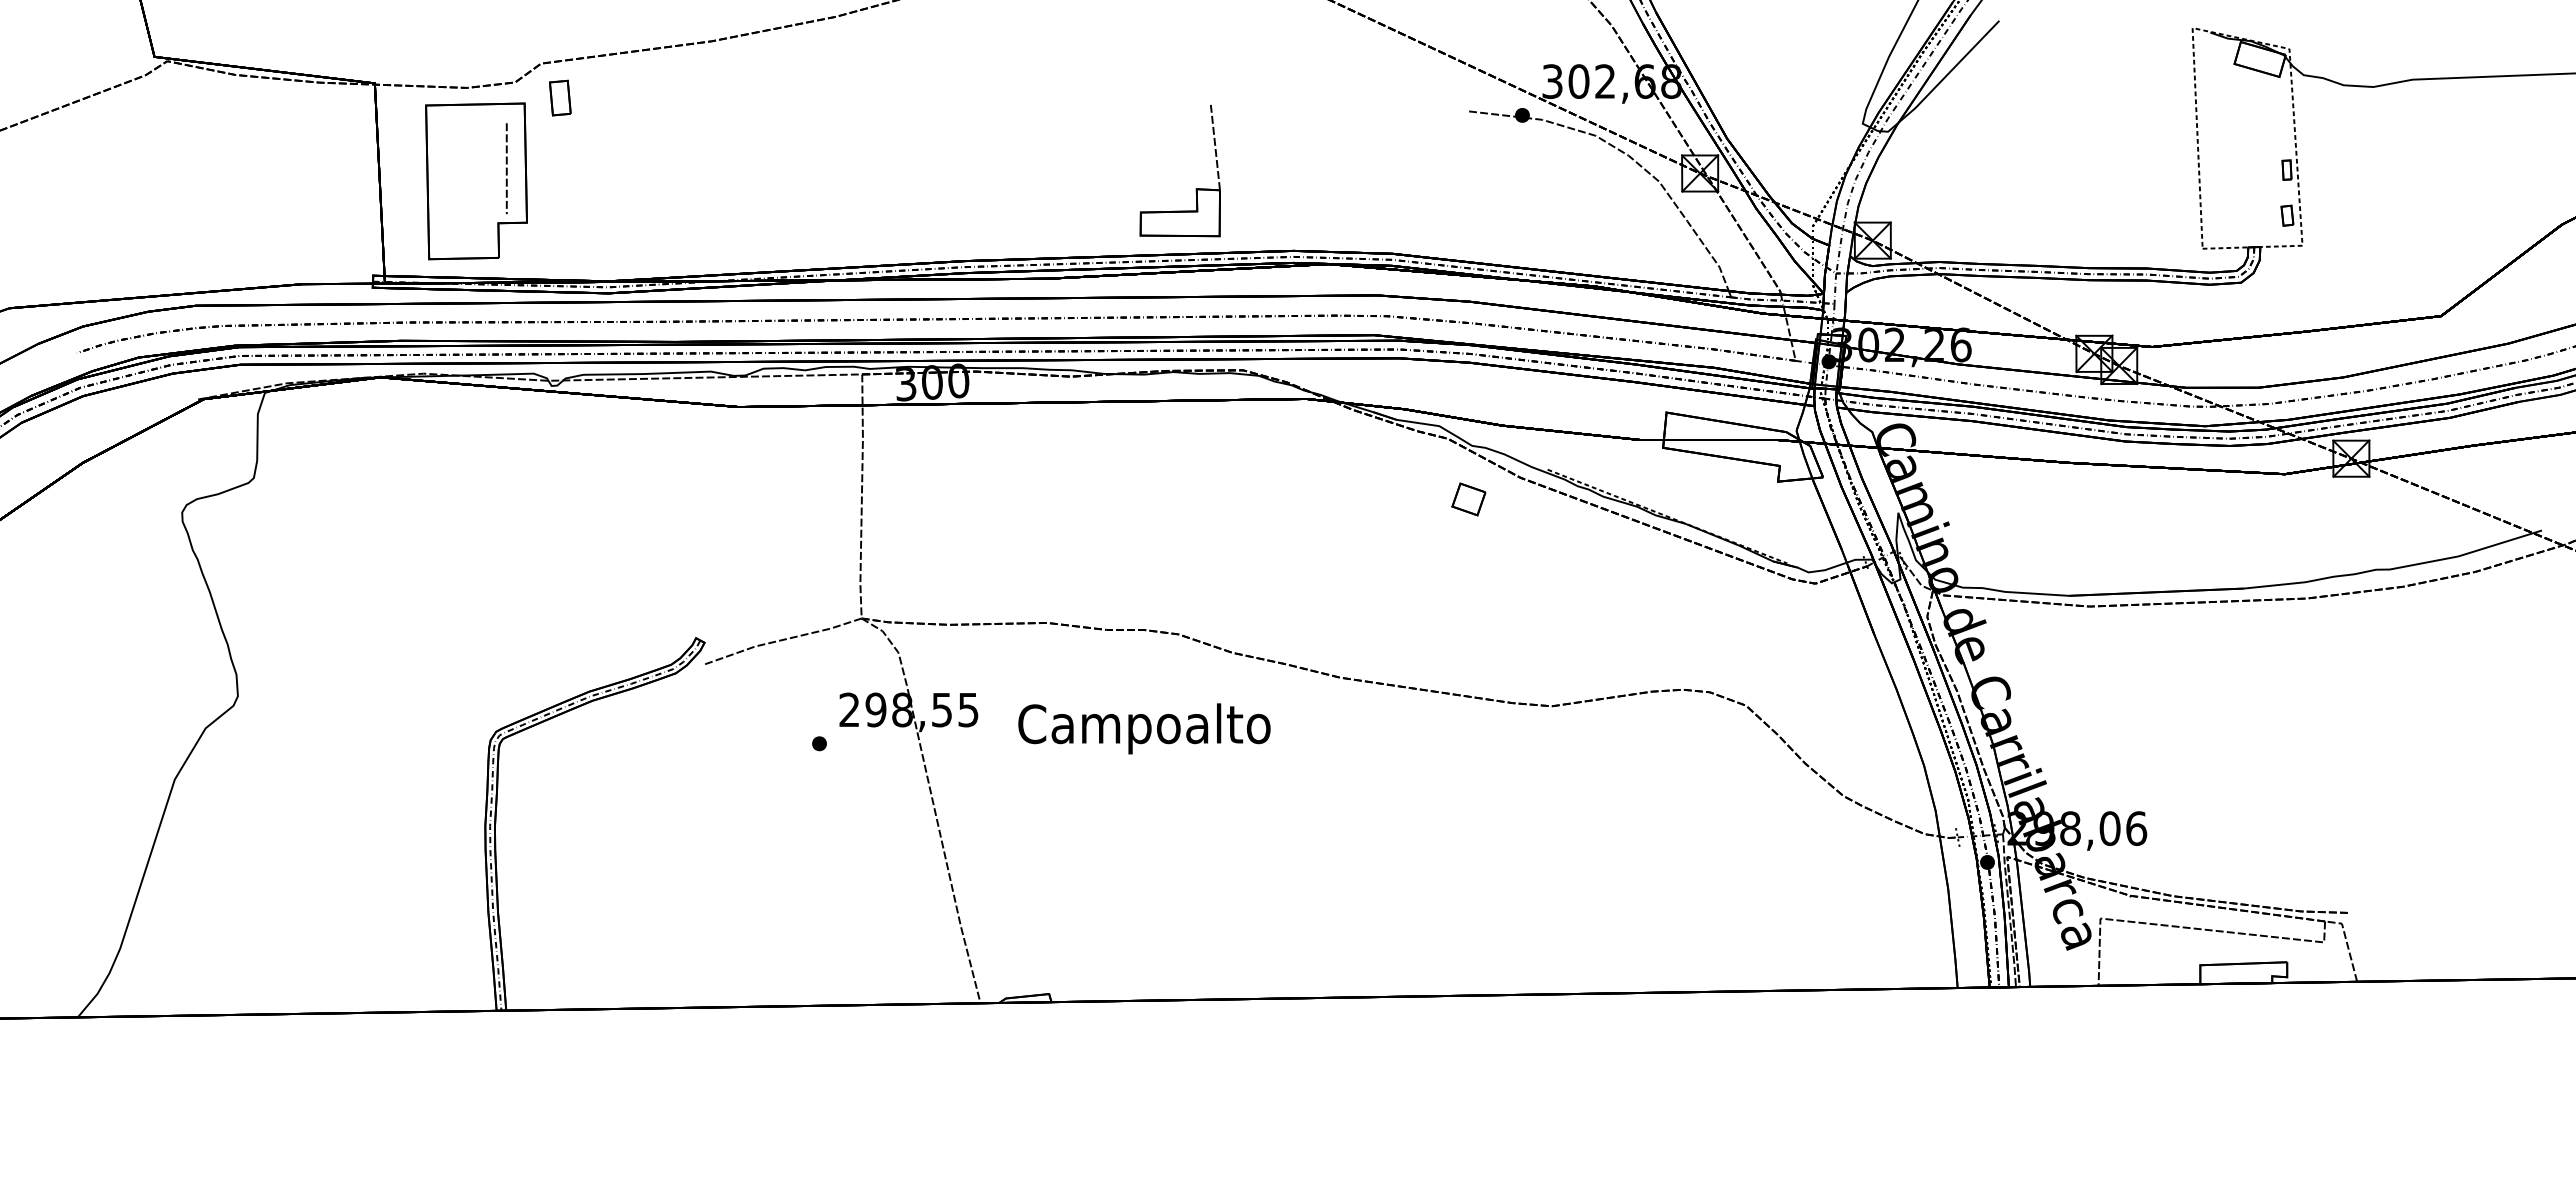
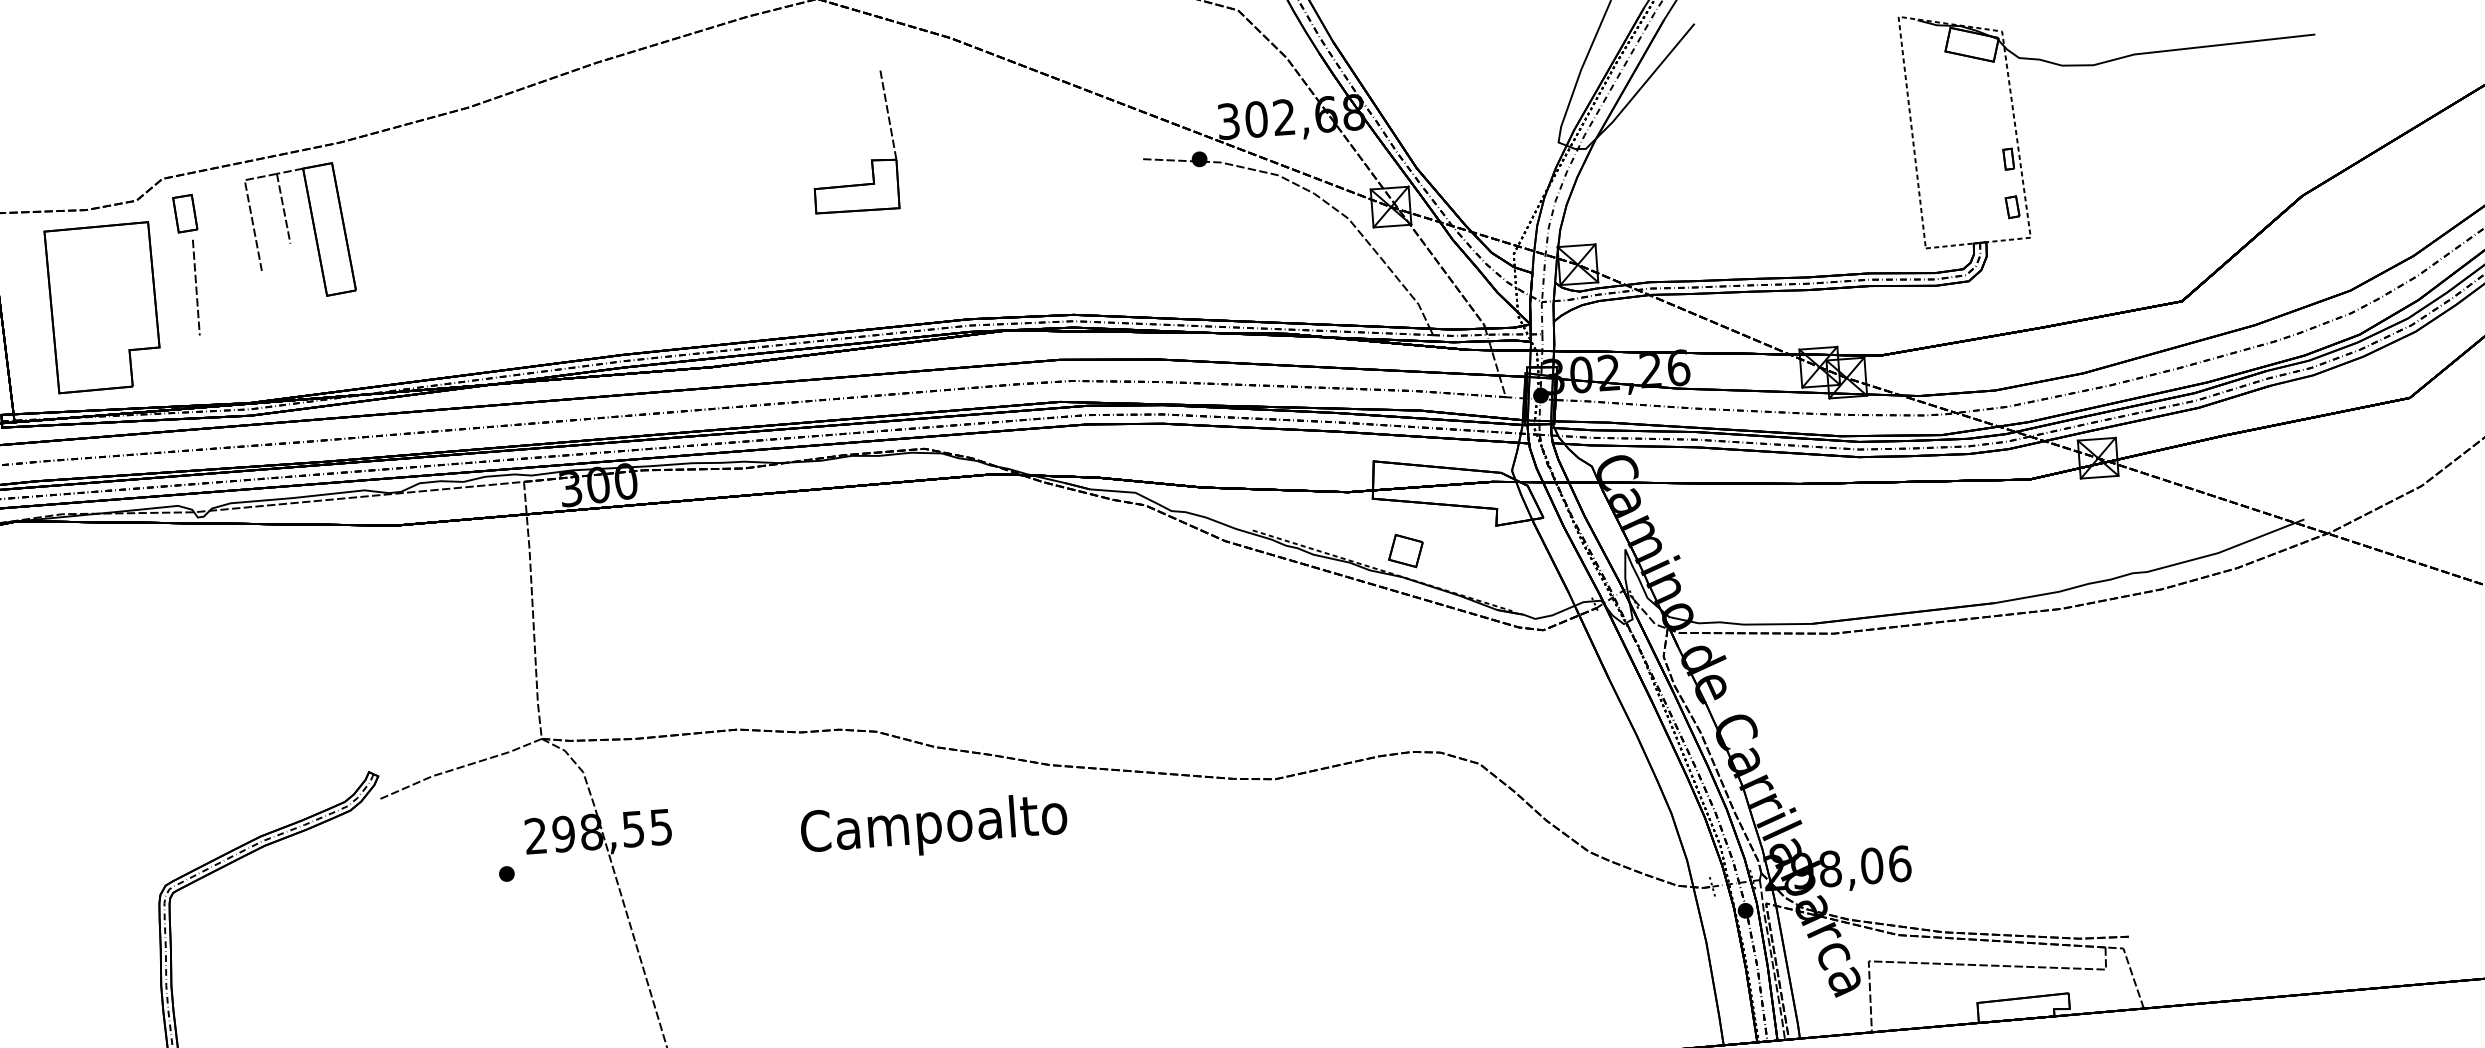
part: (657, 122) -> (289, 232), added
line: (506, 168) -> (196, 287), moved
part: (1195, 188) -> (870, 159), moved
part: (1468, 499) -> (1405, 551), moved
text: (1144, 728) -> (934, 827), moved

